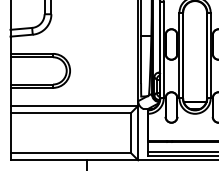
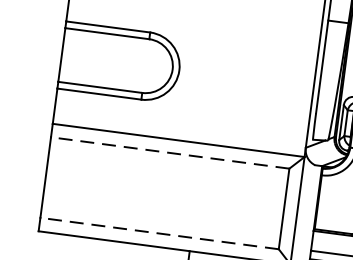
line: (70, 112) -> (169, 152), solid -> dashed
line: (70, 153) -> (158, 233), solid -> dashed

